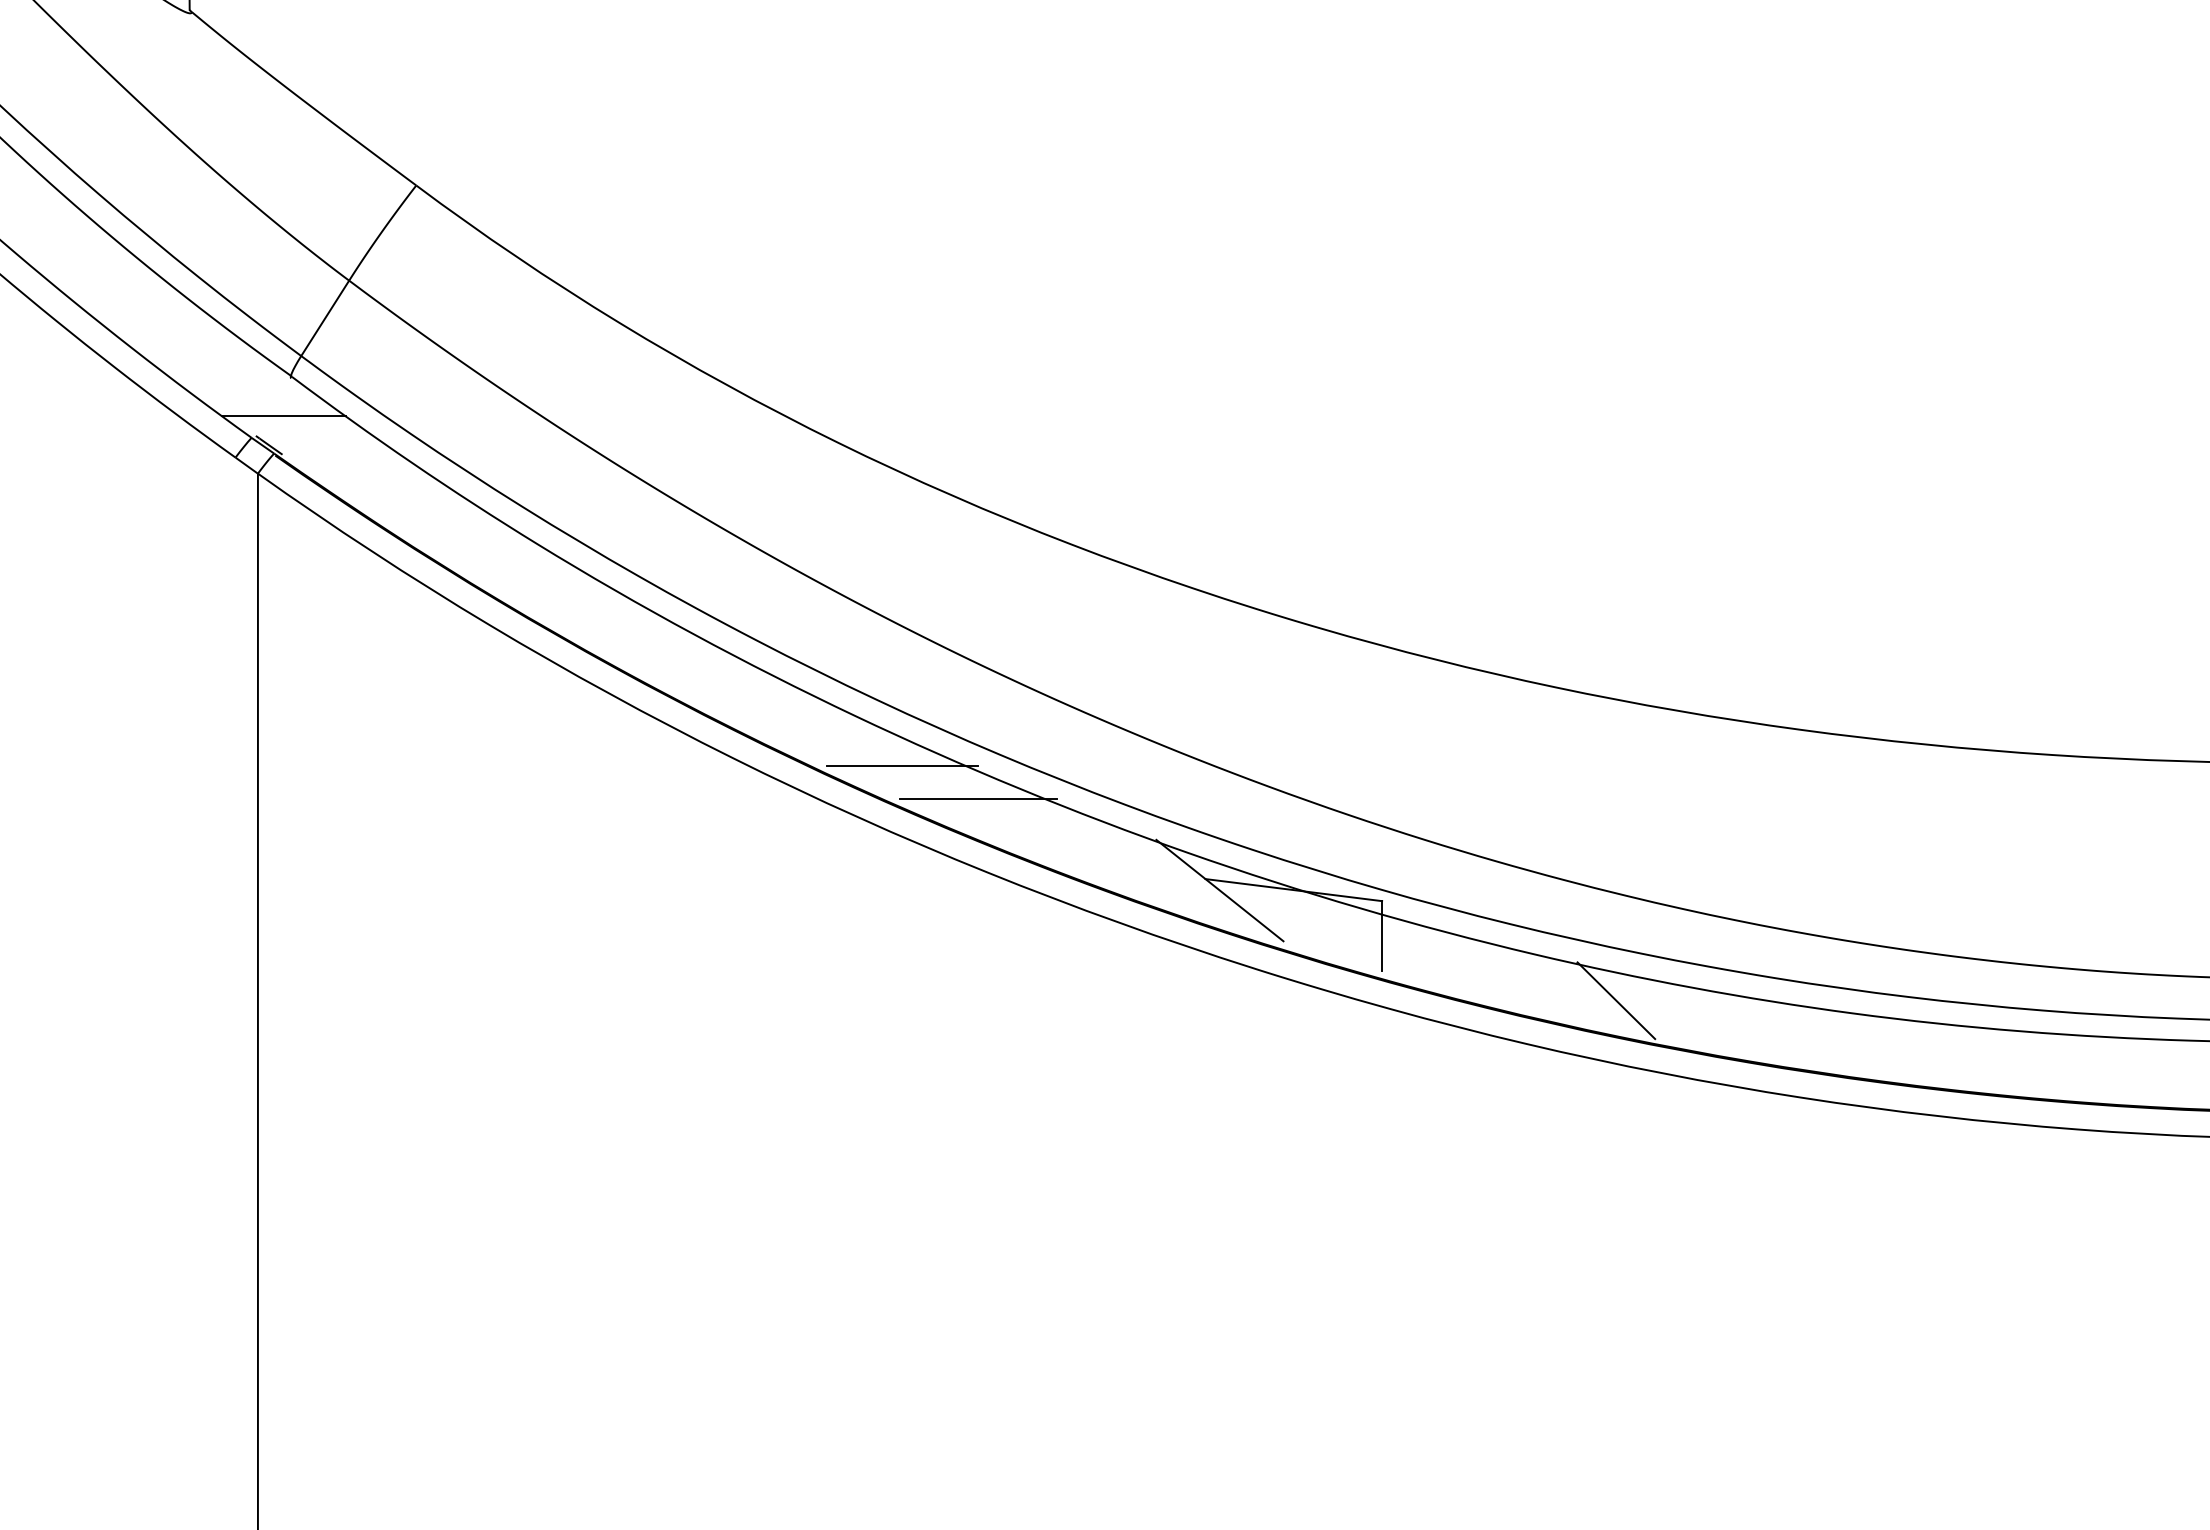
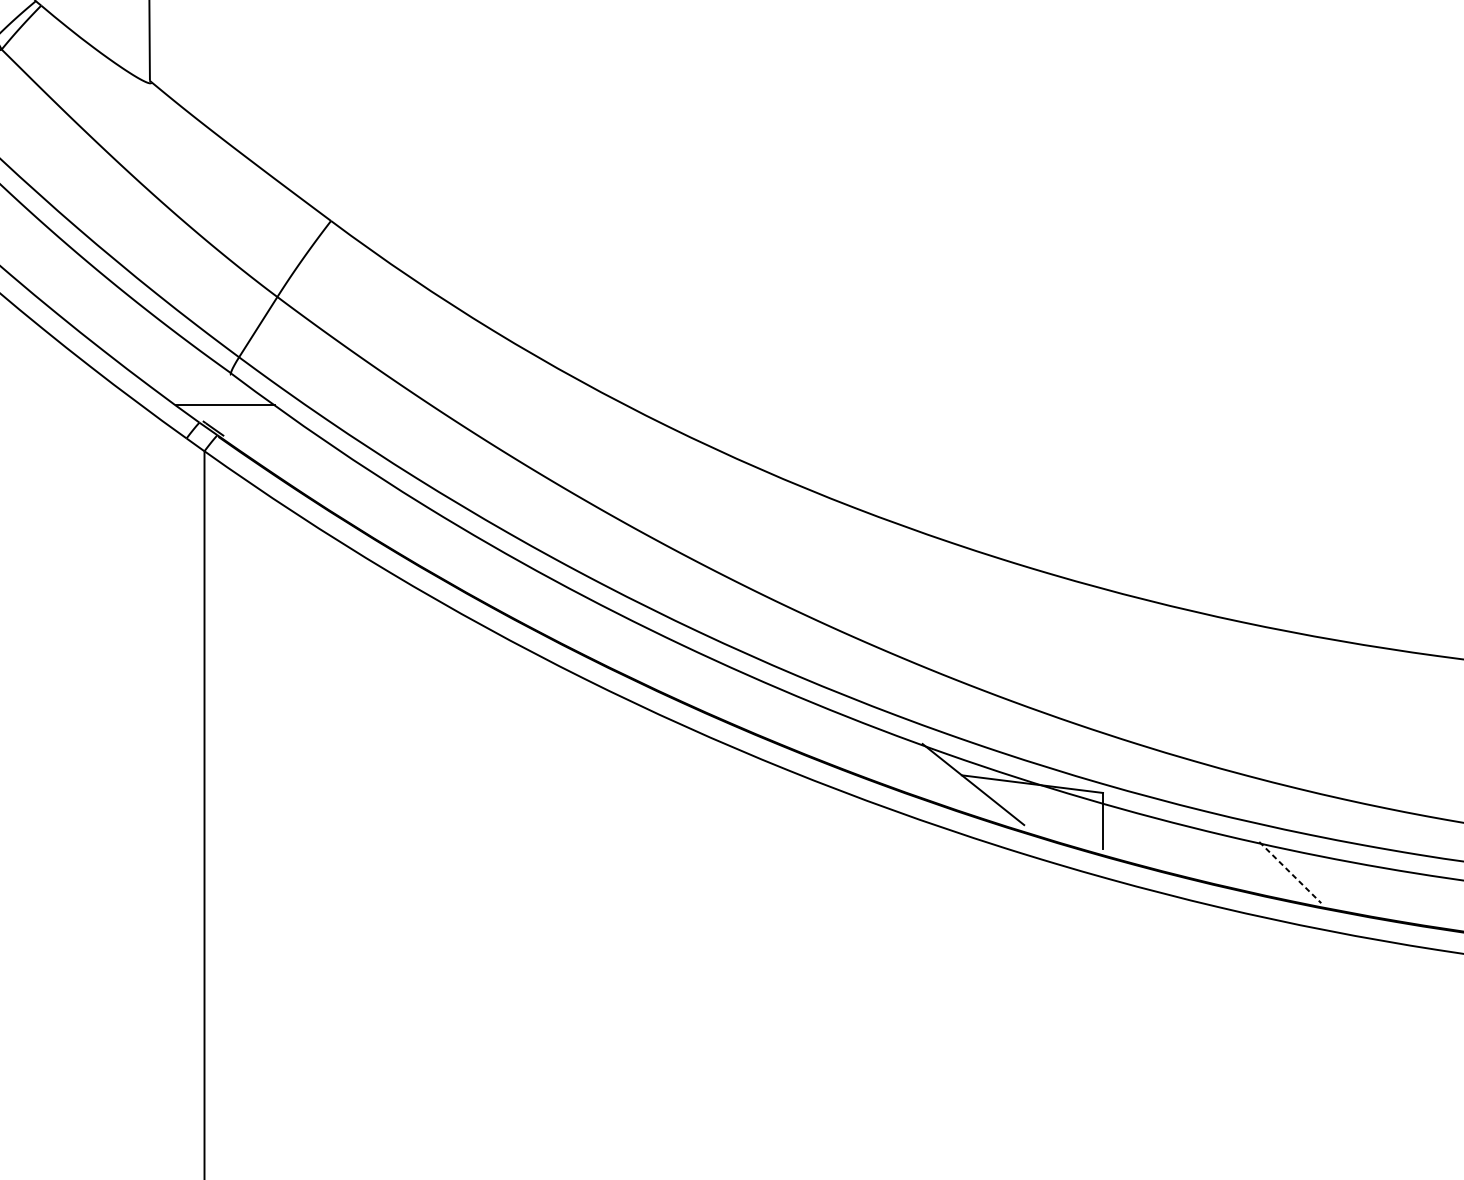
line: (901, 766) -> (718, 685), removed
line: (978, 799) -> (780, 711), removed
line: (1616, 1000) -> (1290, 872), solid -> dashed

